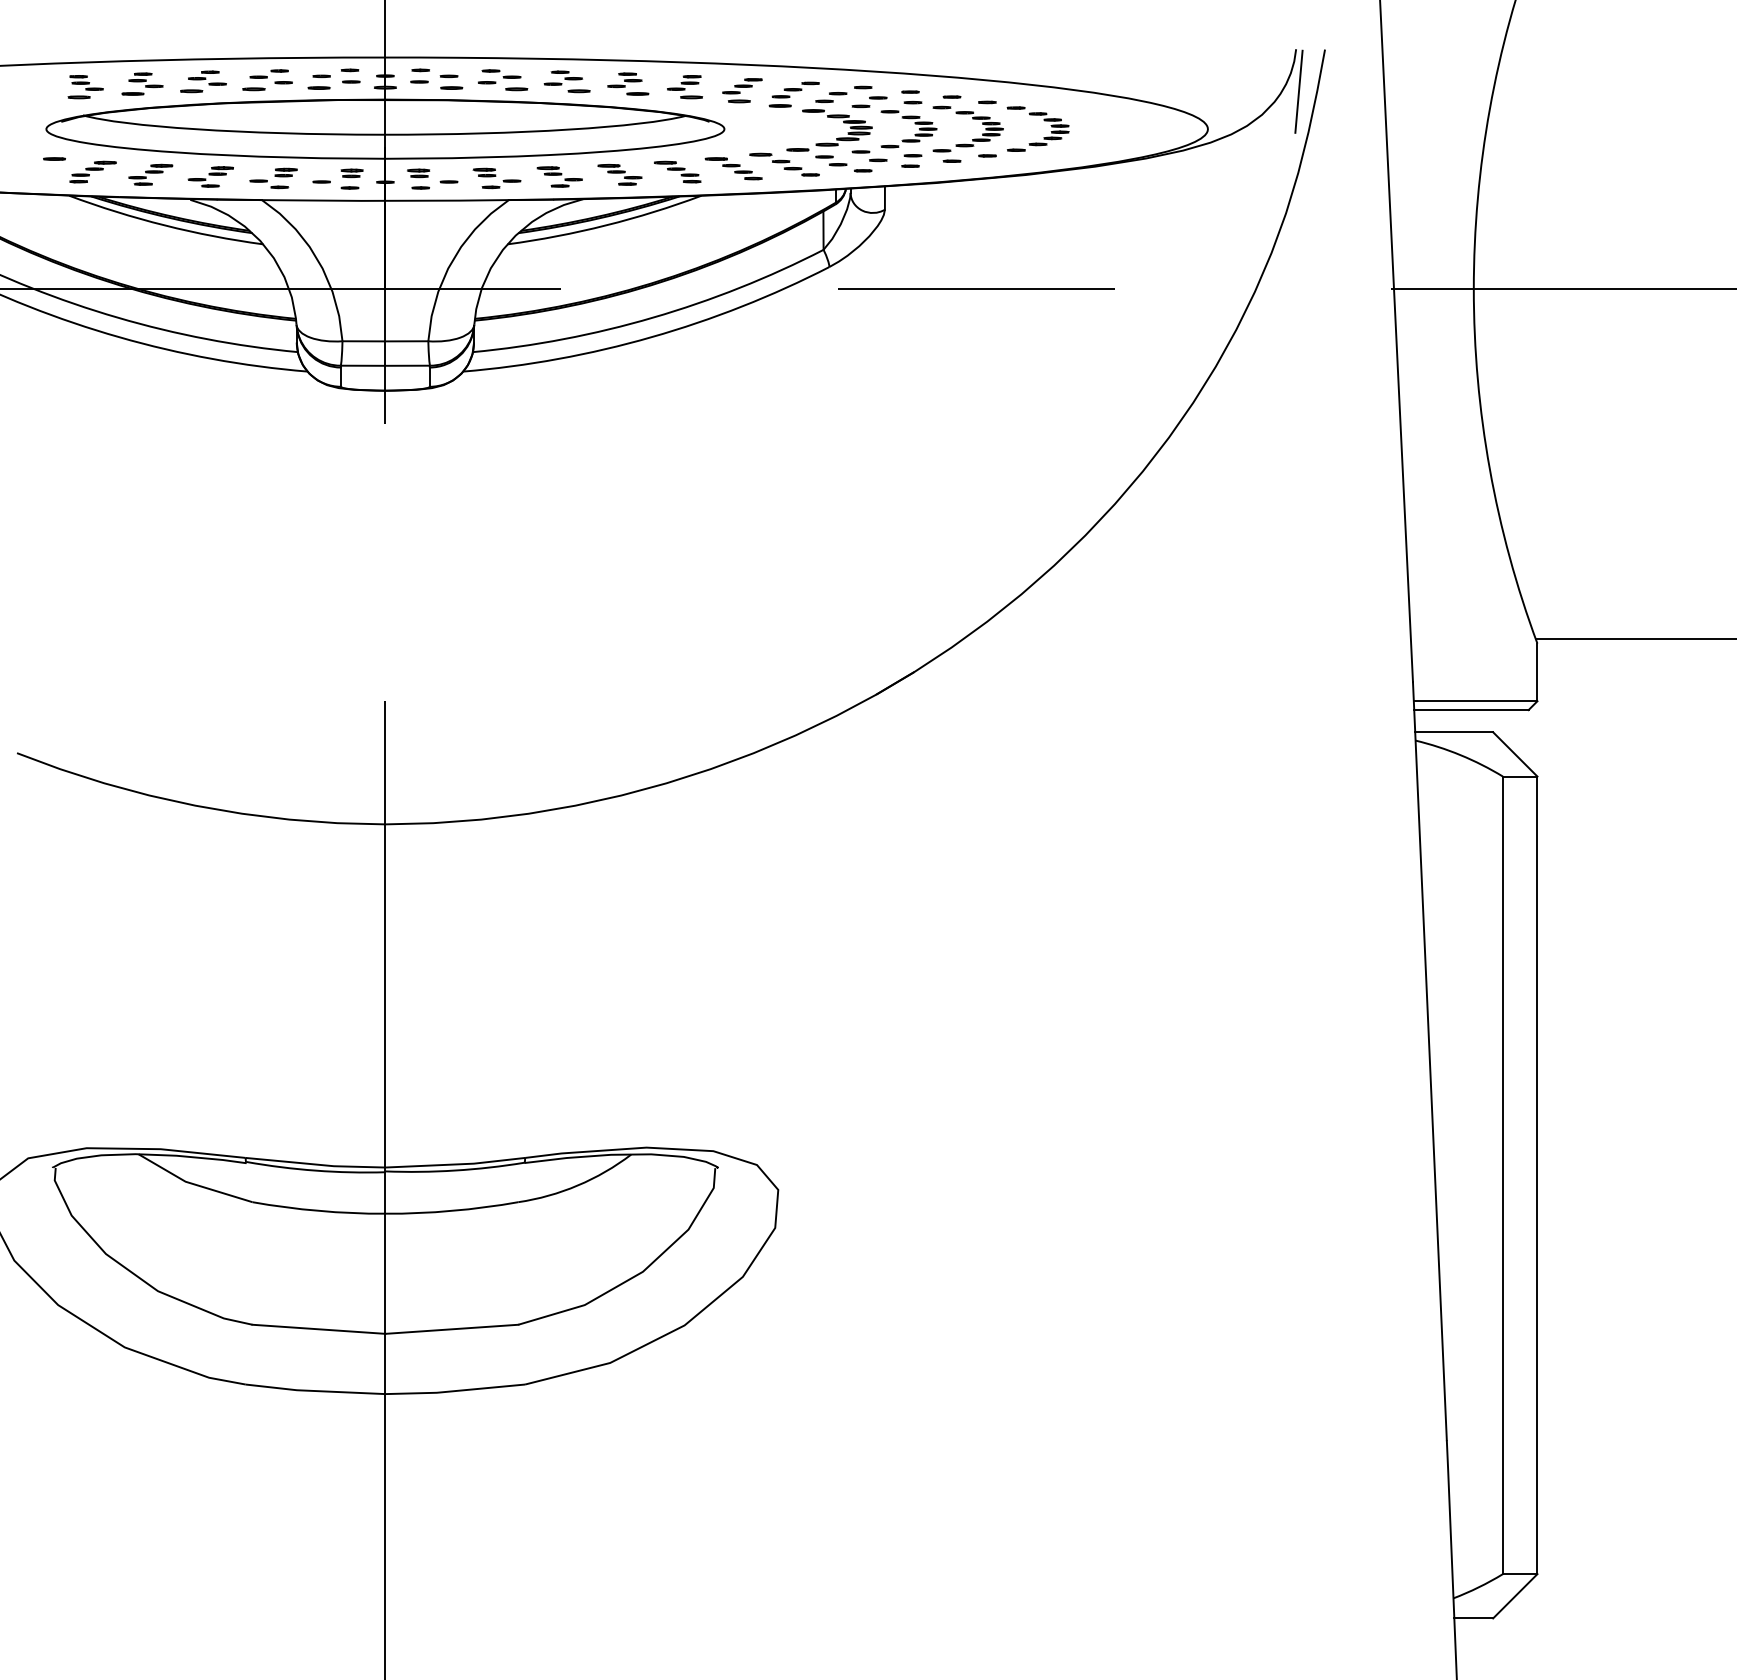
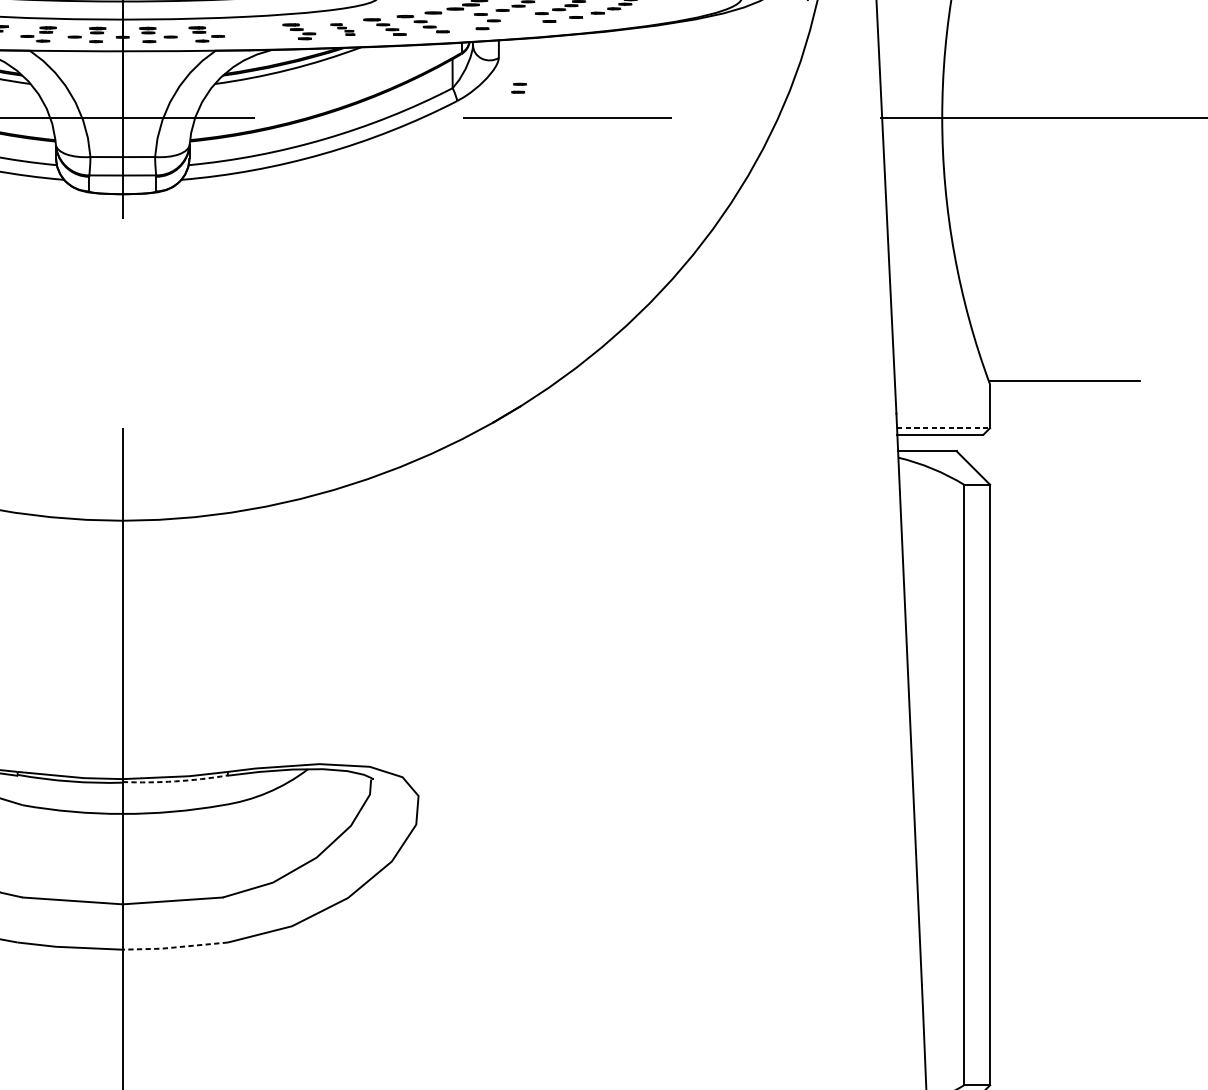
part: (831, 160) -> (458, 20), removed
part: (911, 160) -> (518, 87), moved
part: (677, 171) -> (342, 29), size x0.7
part: (559, 176) -> (253, 32), removed
line: (1475, 701) -> (943, 428), solid -> dashed
arc: (455, 1170) -> (175, 781), solid -> dashed
line: (454, 1391) -> (174, 947), solid -> dashed

